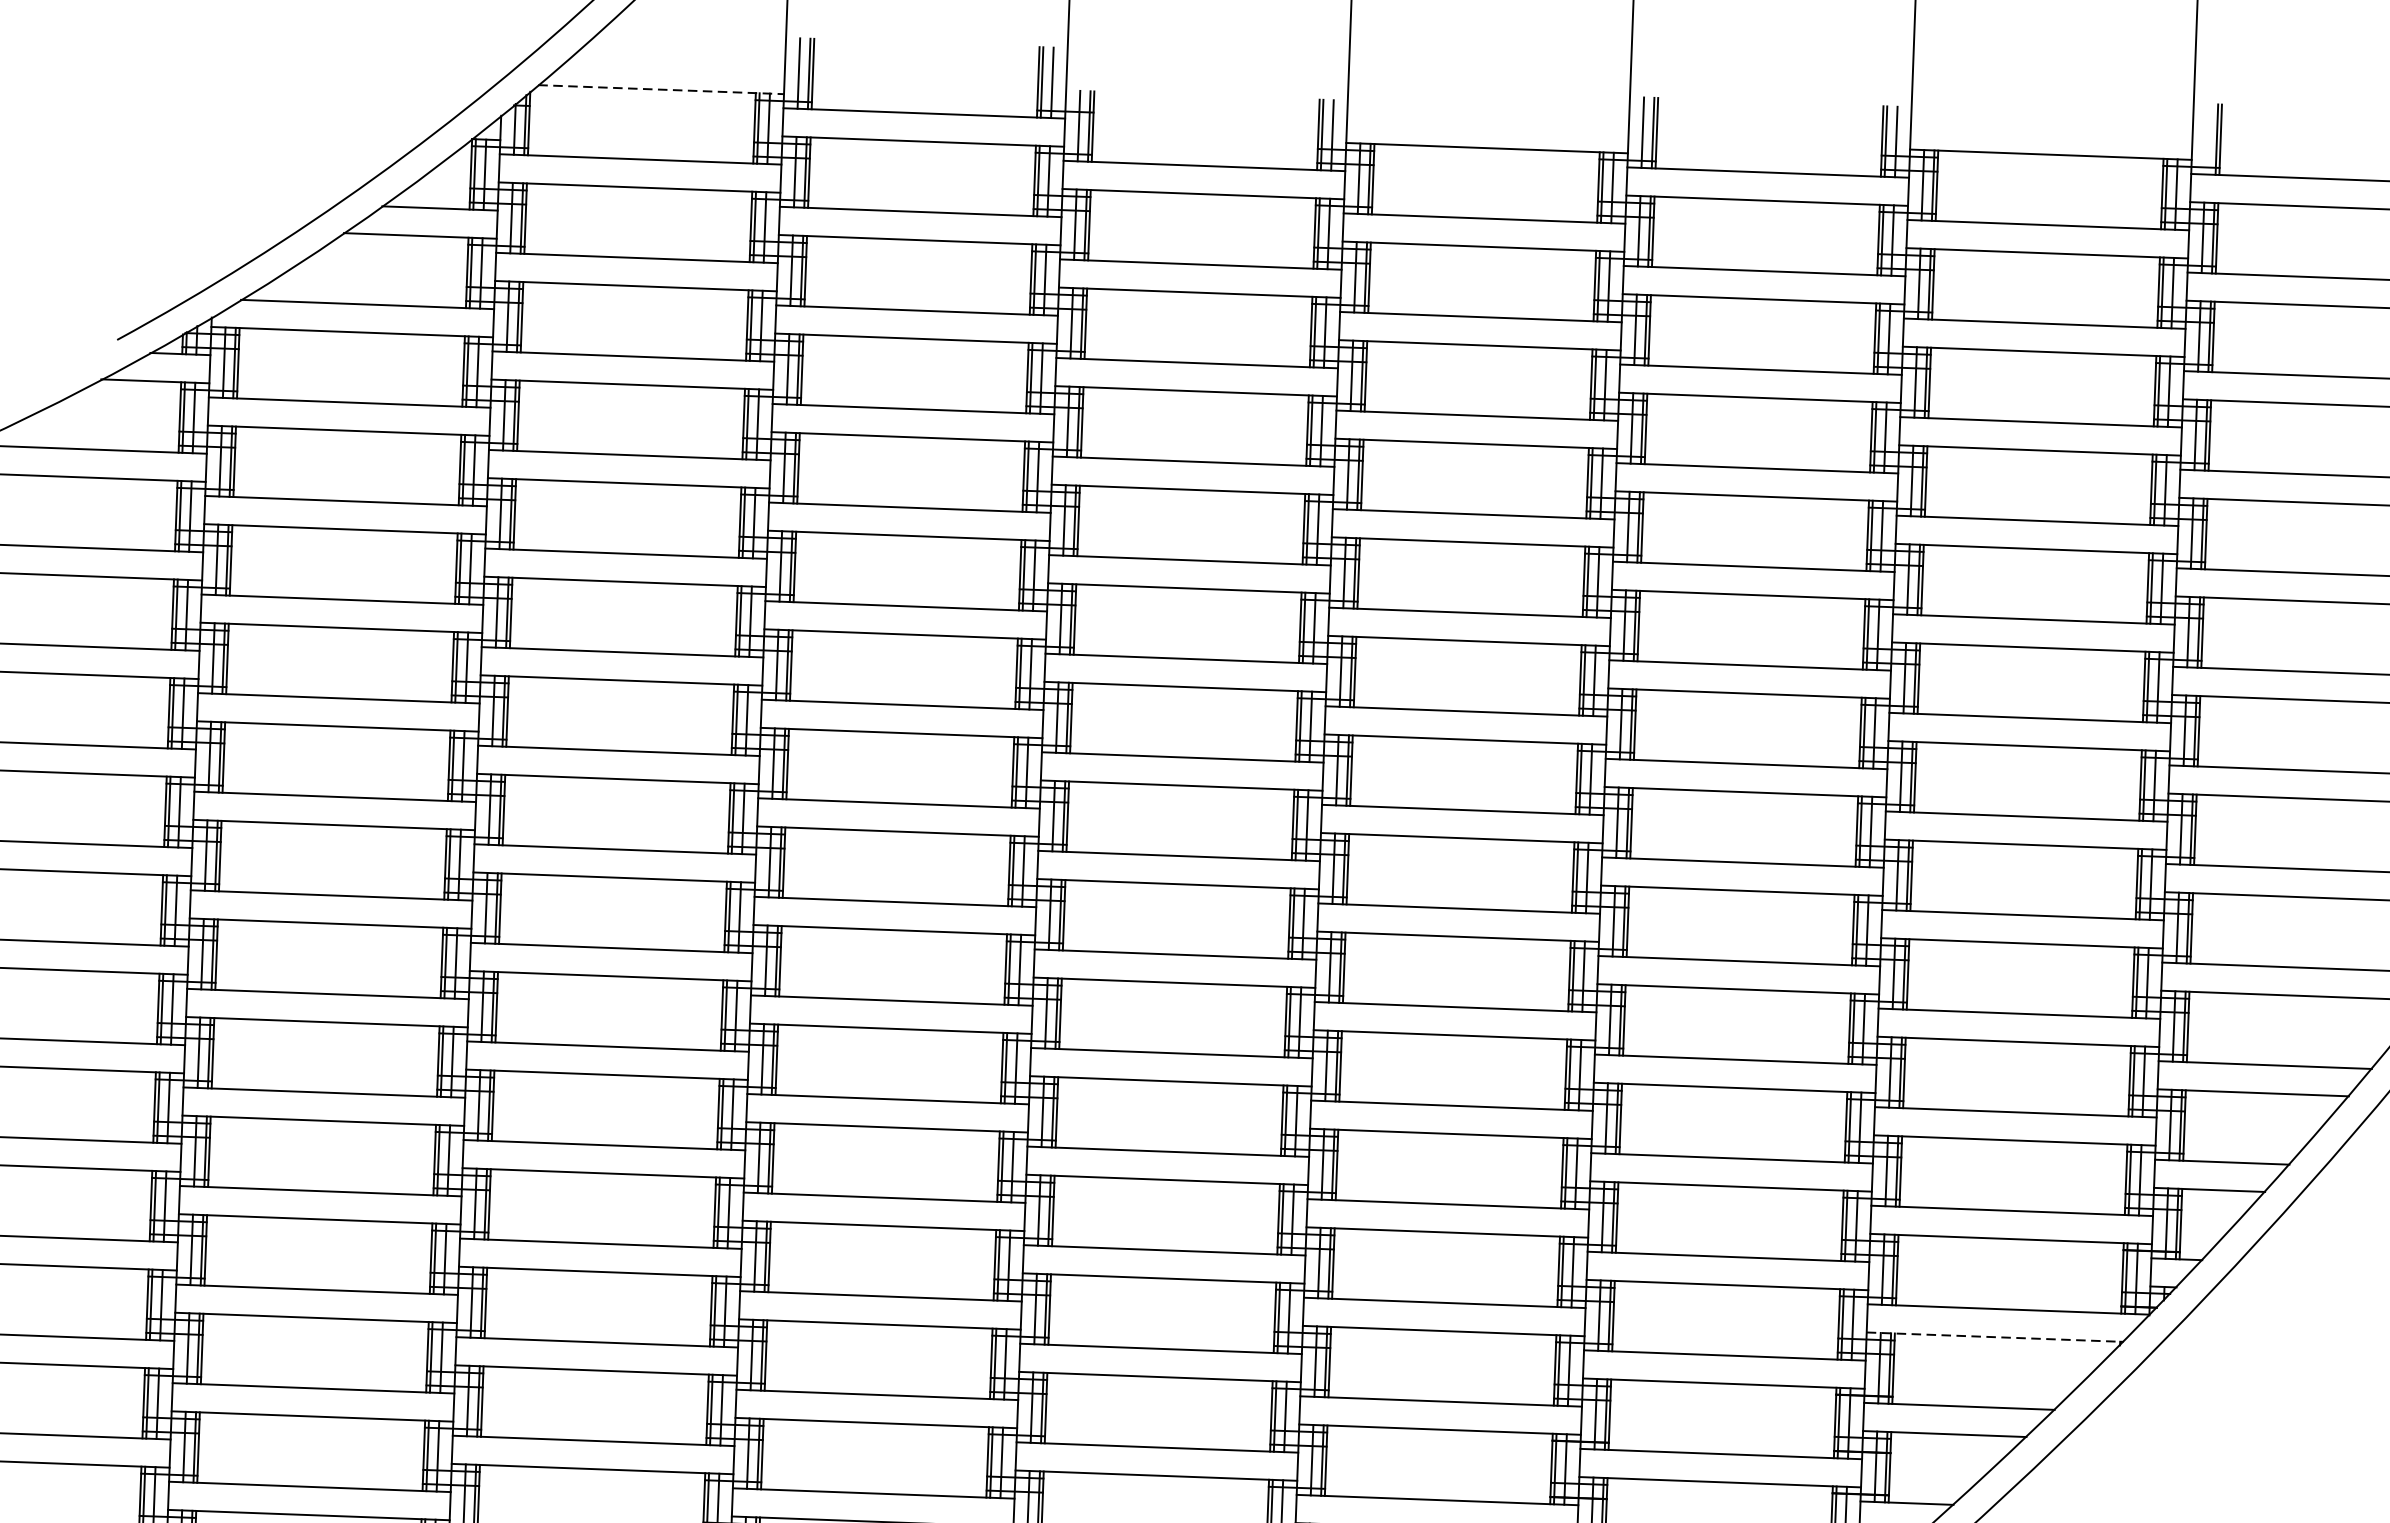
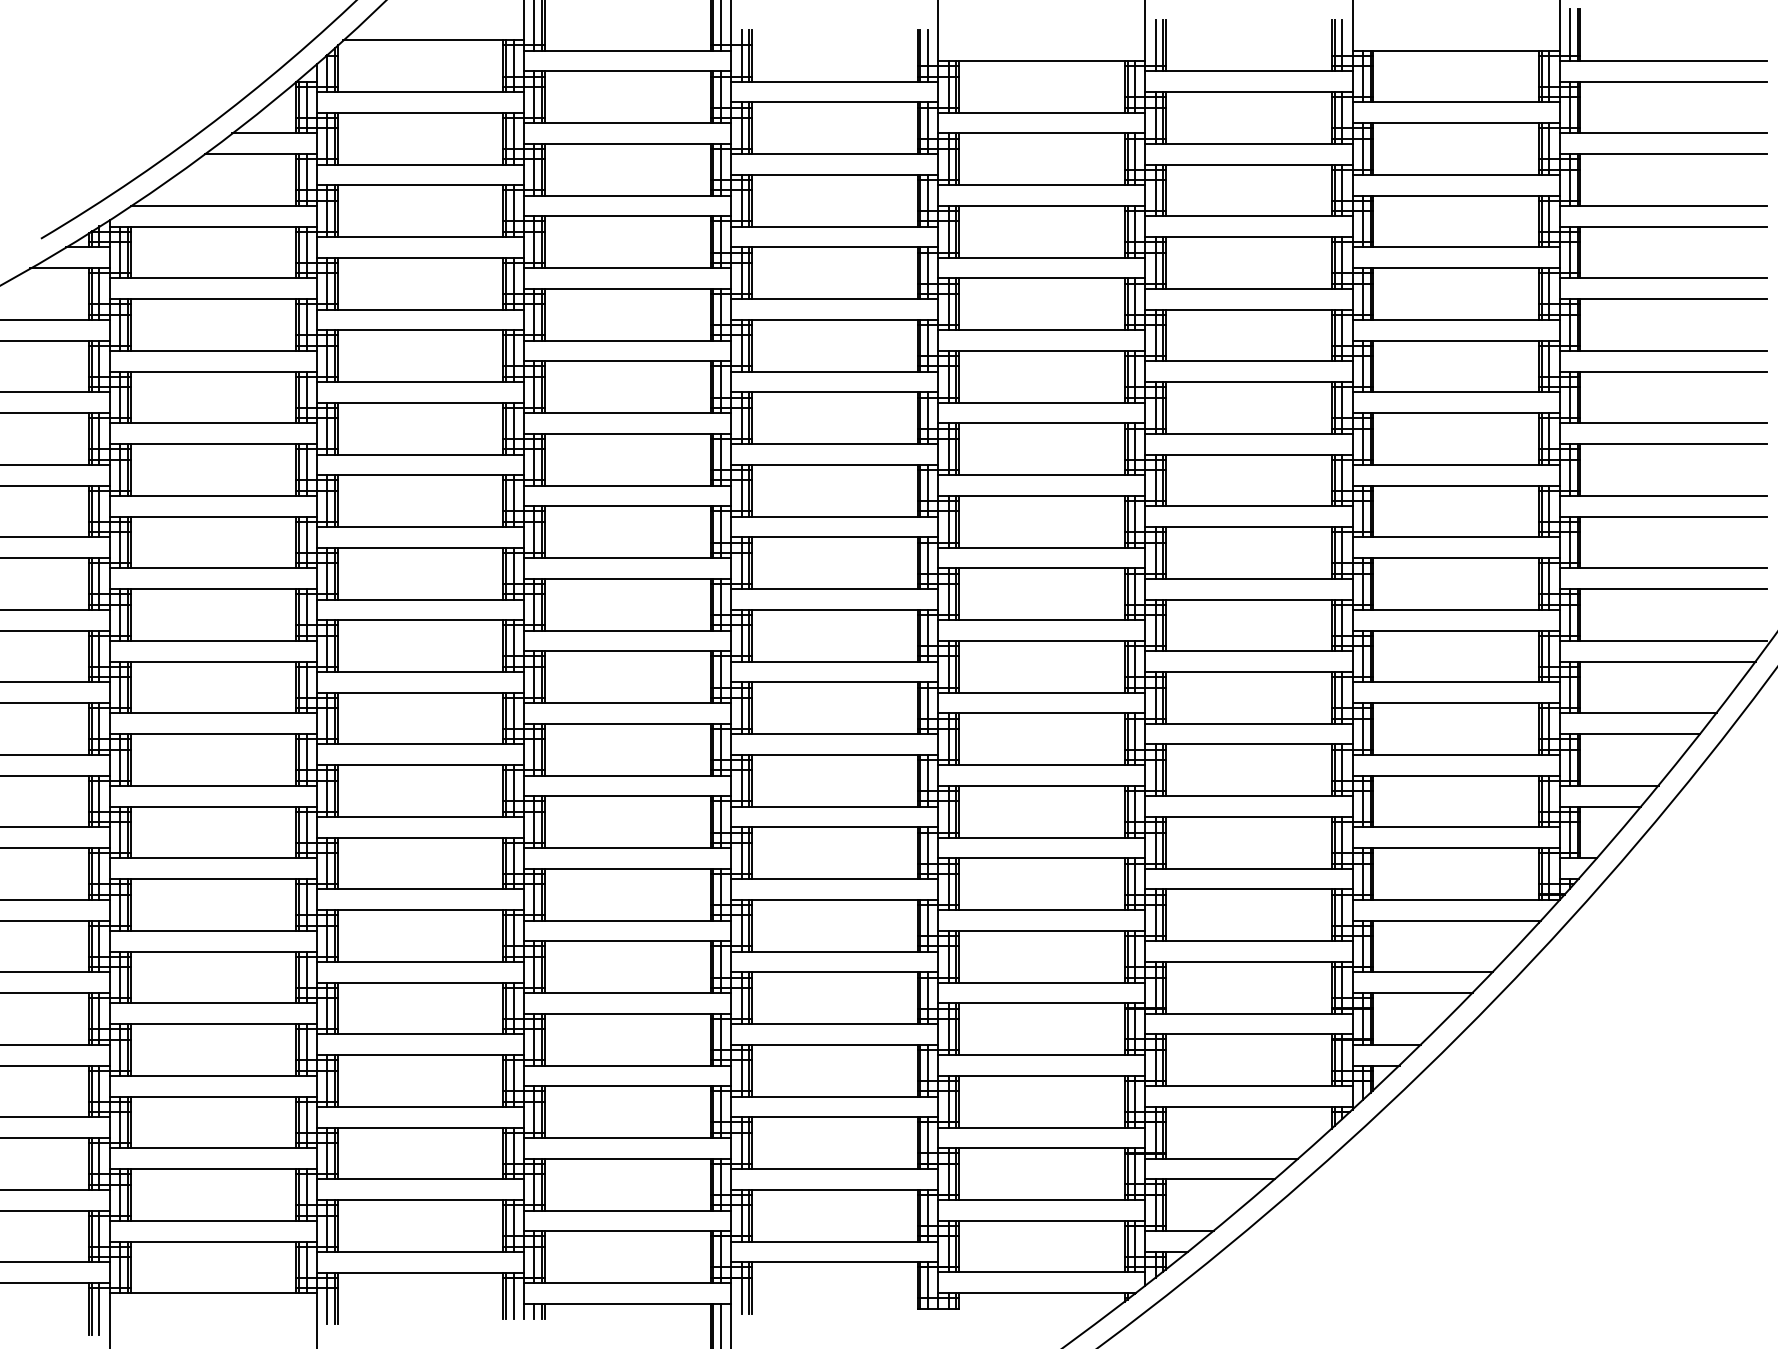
line: (662, 90) -> (434, 40), dashed -> solid
line: (2207, 138) -> (1570, 34), added
line: (1995, 1337) -> (1447, 920), dashed -> solid

